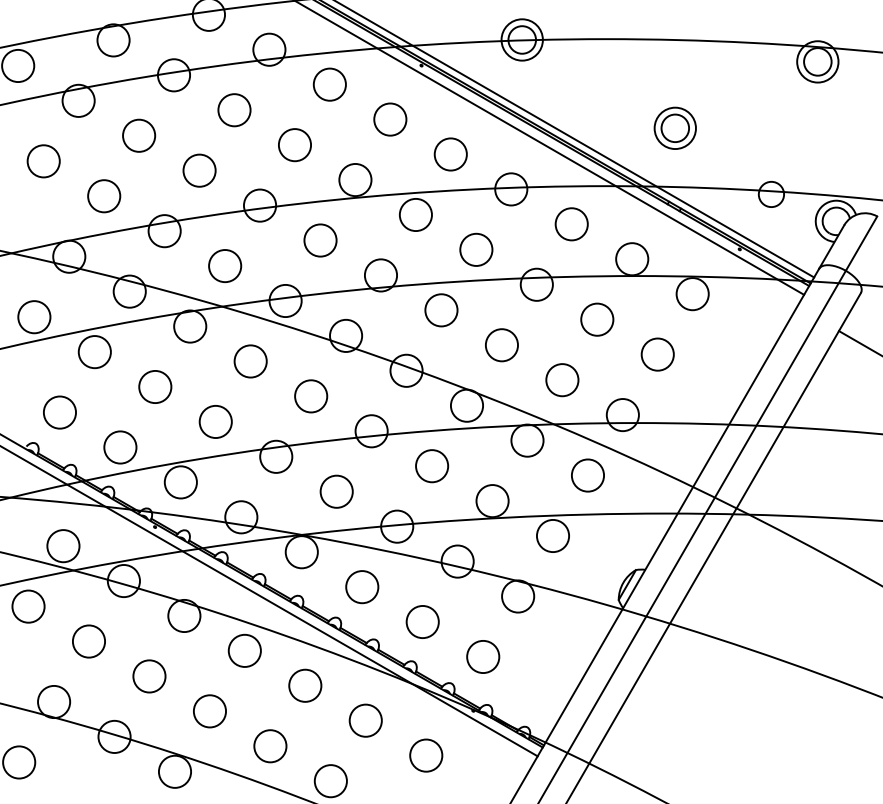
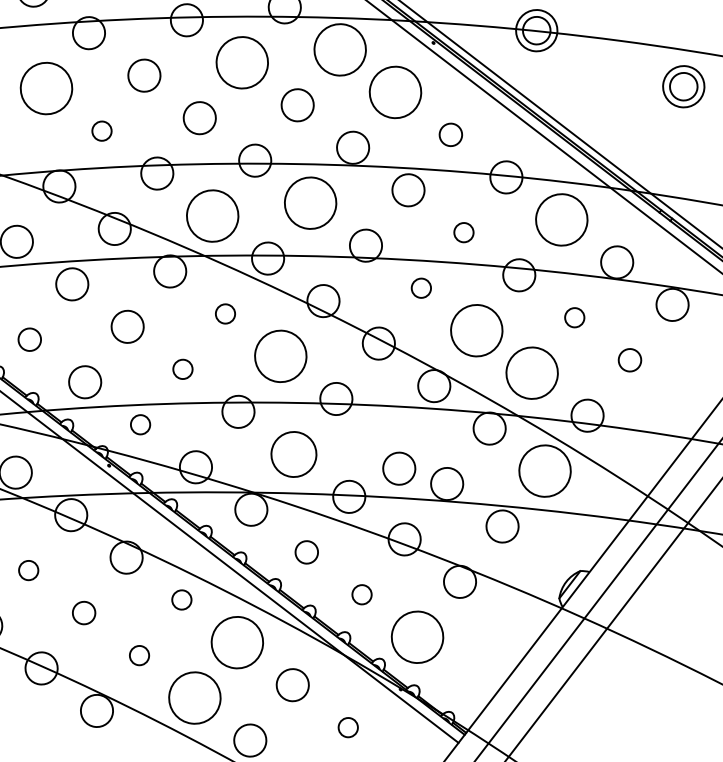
circle: (329, 84) -> (339, 49), size x1.6
circle: (234, 110) -> (242, 63), size x1.6
circle: (390, 119) -> (395, 92), size x1.6
part: (674, 127) -> (683, 85), moved
circle: (450, 154) -> (450, 134), size x0.7
circle: (43, 161) -> (46, 88), size x1.6
circle: (104, 196) -> (102, 131), size x0.6
circle: (571, 224) -> (561, 220), size x1.6
circle: (320, 240) -> (310, 203), size x1.6
circle: (476, 249) -> (464, 232), size x0.6
circle: (225, 266) -> (212, 216), size x1.6
circle: (441, 310) -> (421, 288), size x0.6
circle: (597, 319) -> (574, 317), size x0.6
circle: (501, 345) -> (476, 330), size x1.6
circle: (657, 354) -> (629, 360), size x0.7
circle: (250, 361) -> (225, 313), size x0.6
circle: (562, 380) -> (532, 373), size x1.6
circle: (311, 396) -> (281, 356), size x1.6
circle: (59, 412) -> (29, 339), size x0.7
circle: (215, 421) -> (182, 368), size x0.6
circle: (432, 466) -> (399, 469), moved
circle: (587, 475) -> (544, 471), size x1.6
circle: (180, 482) -> (140, 424), size x0.6
circle: (336, 491) -> (293, 454), size x1.4
circle: (362, 587) -> (306, 552), size x0.7
circle: (422, 621) -> (361, 594), size x0.6
circle: (88, 641) -> (28, 570), size x0.6
circle: (244, 650) -> (181, 599), size x0.6
circle: (483, 656) -> (417, 636), size x1.6
circle: (149, 676) -> (84, 613), size x0.7
circle: (305, 685) -> (237, 642), size x1.6
circle: (209, 711) -> (139, 655), size x0.6
circle: (270, 746) -> (194, 698), size x1.6
circle: (426, 755) -> (348, 727), size x0.6

